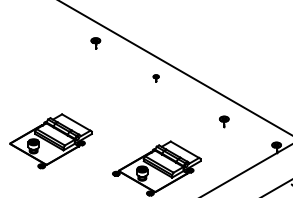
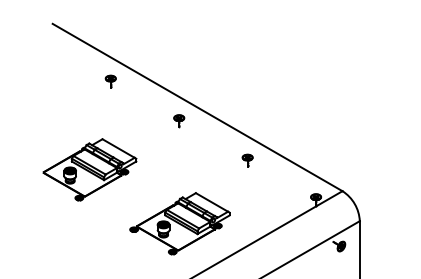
part: (156, 78) -> (179, 121), size x1.67
part: (224, 121) -> (247, 160), moved
part: (50, 141) -> (89, 169), moved

